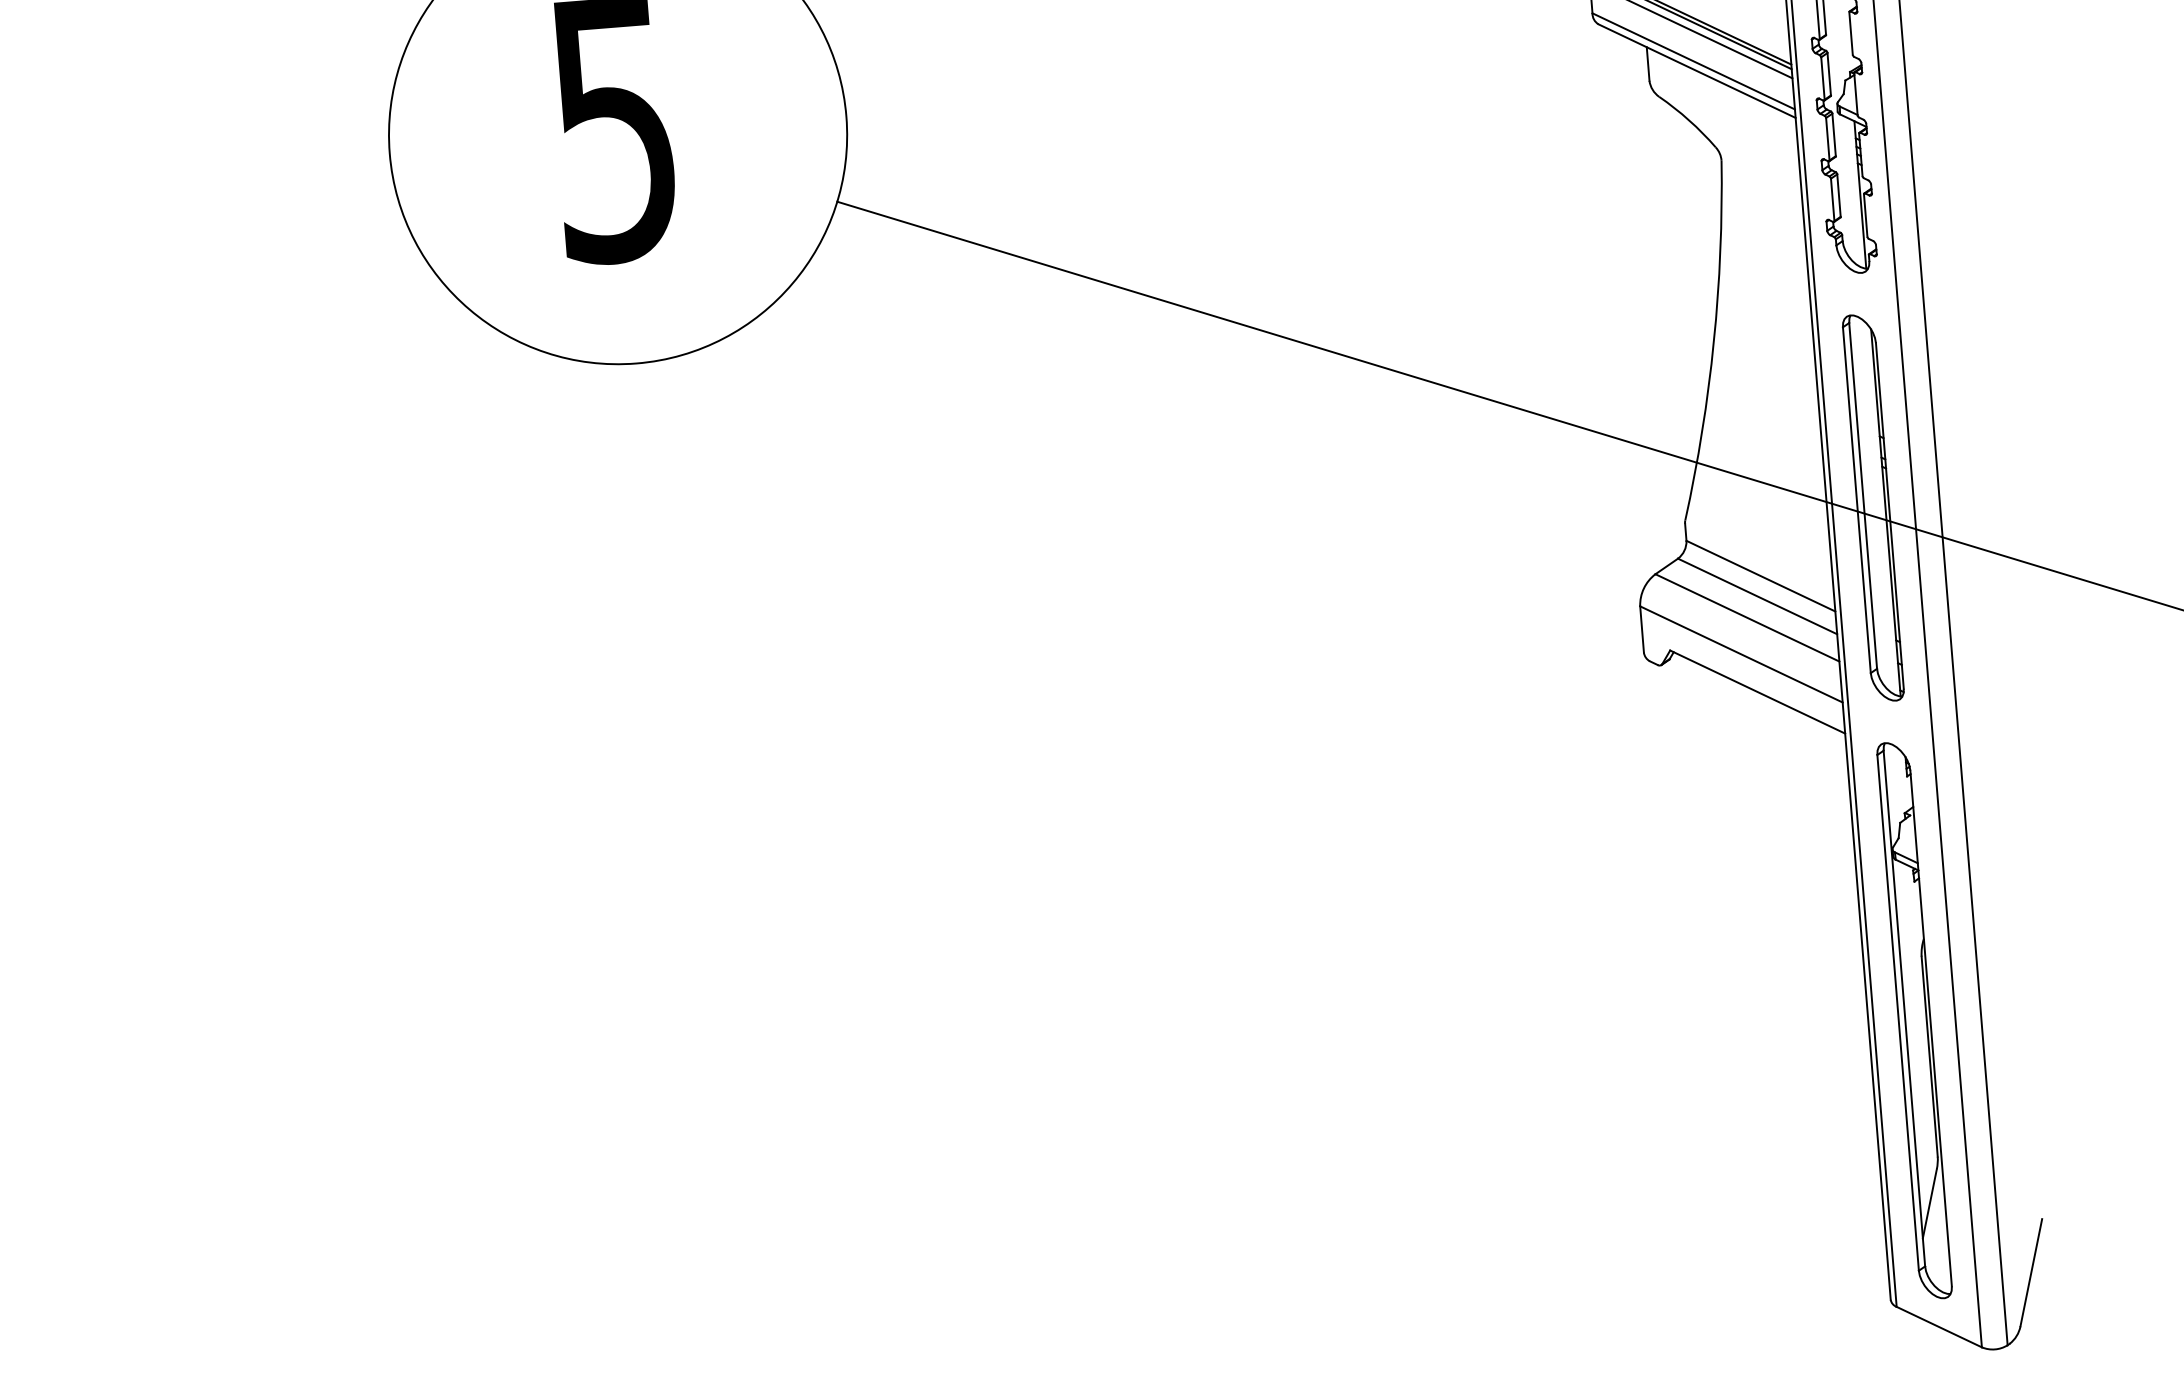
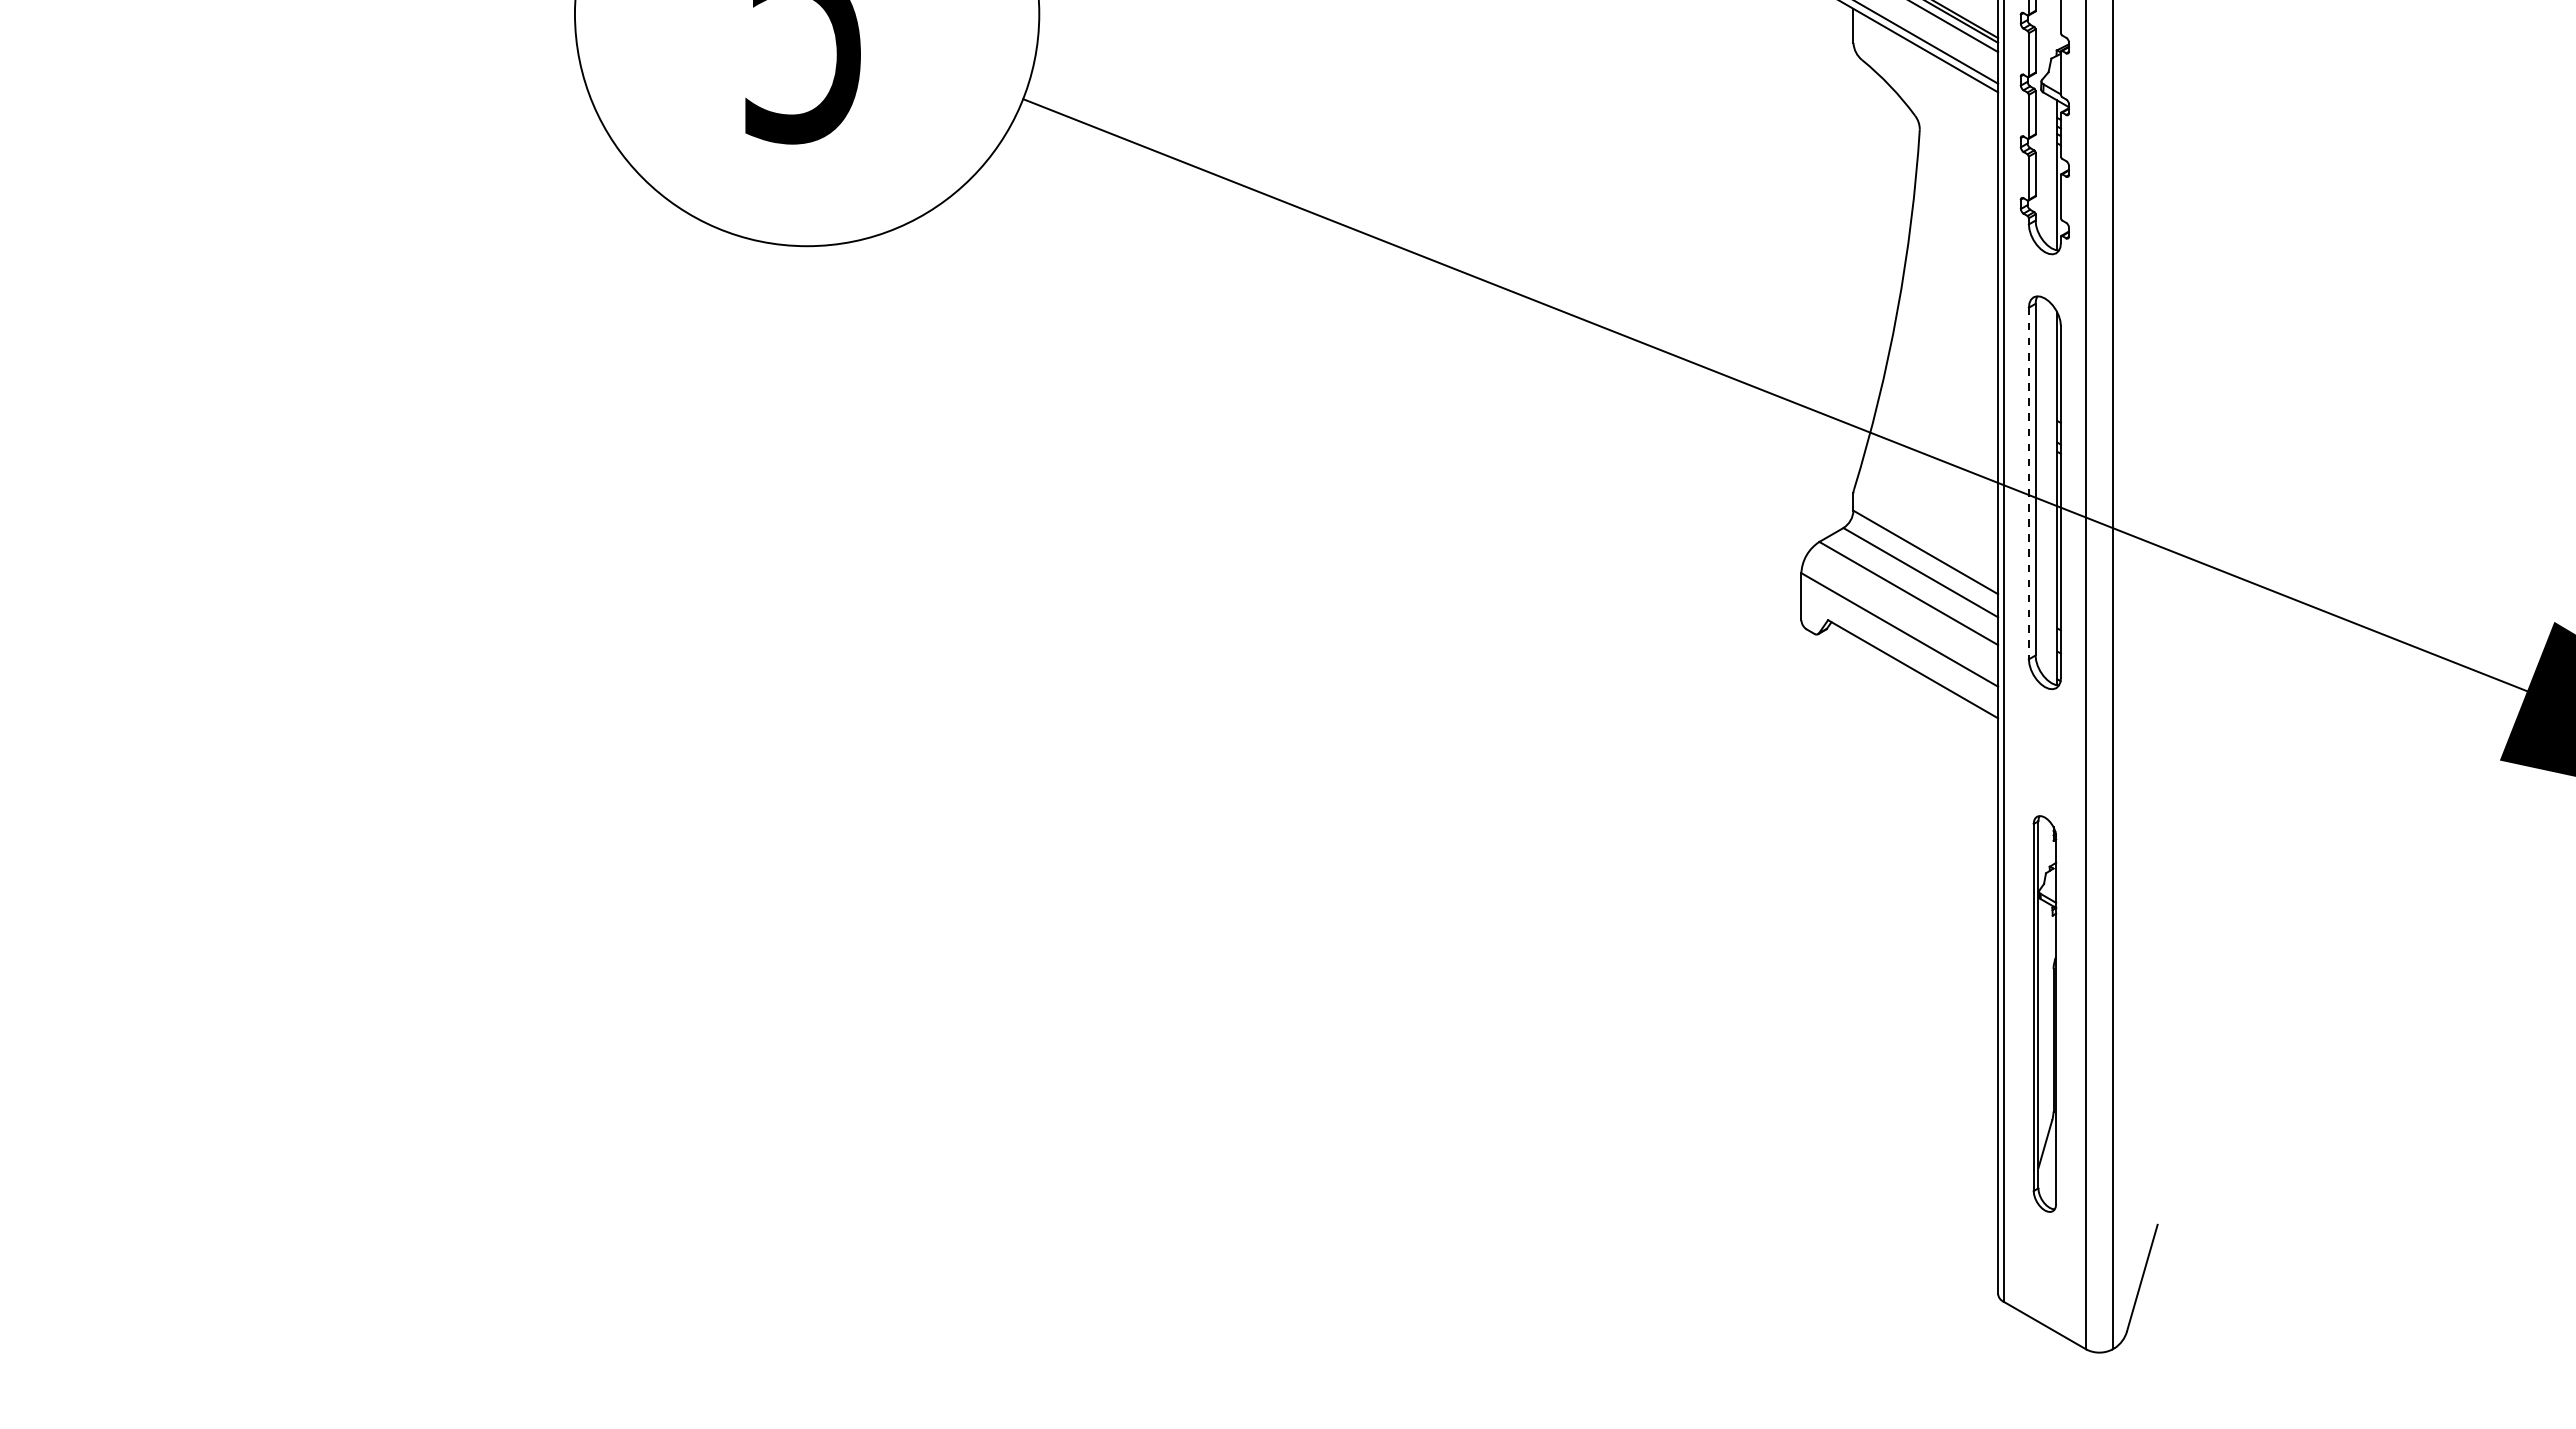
line: (1856, 500) -> (2028, 483), solid -> dashed
part: (1914, 1020) -> (2044, 1013), size x0.7

